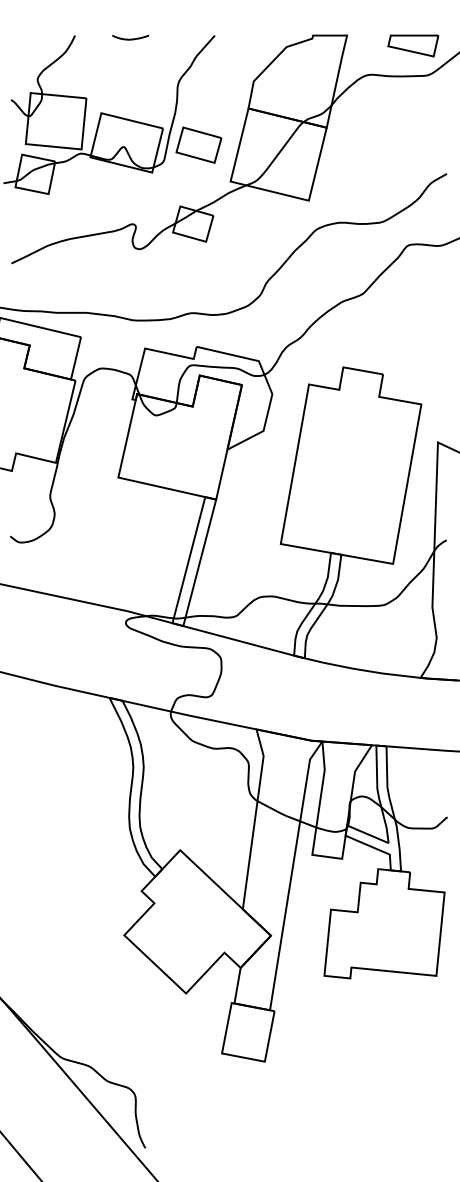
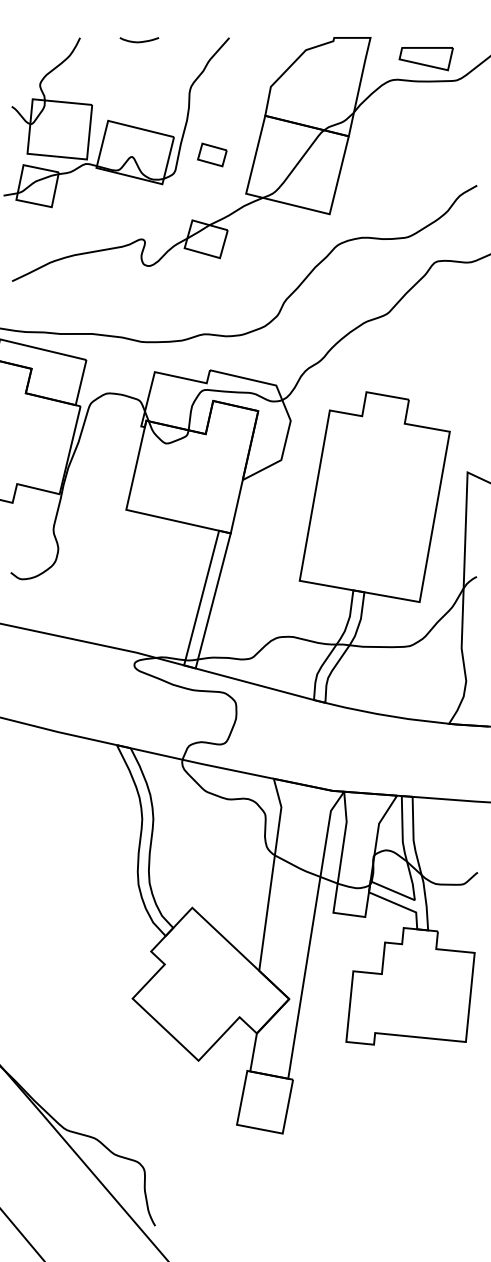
part: (412, 46) -> (425, 59), moved
part: (199, 144) -> (212, 154), size x0.6

